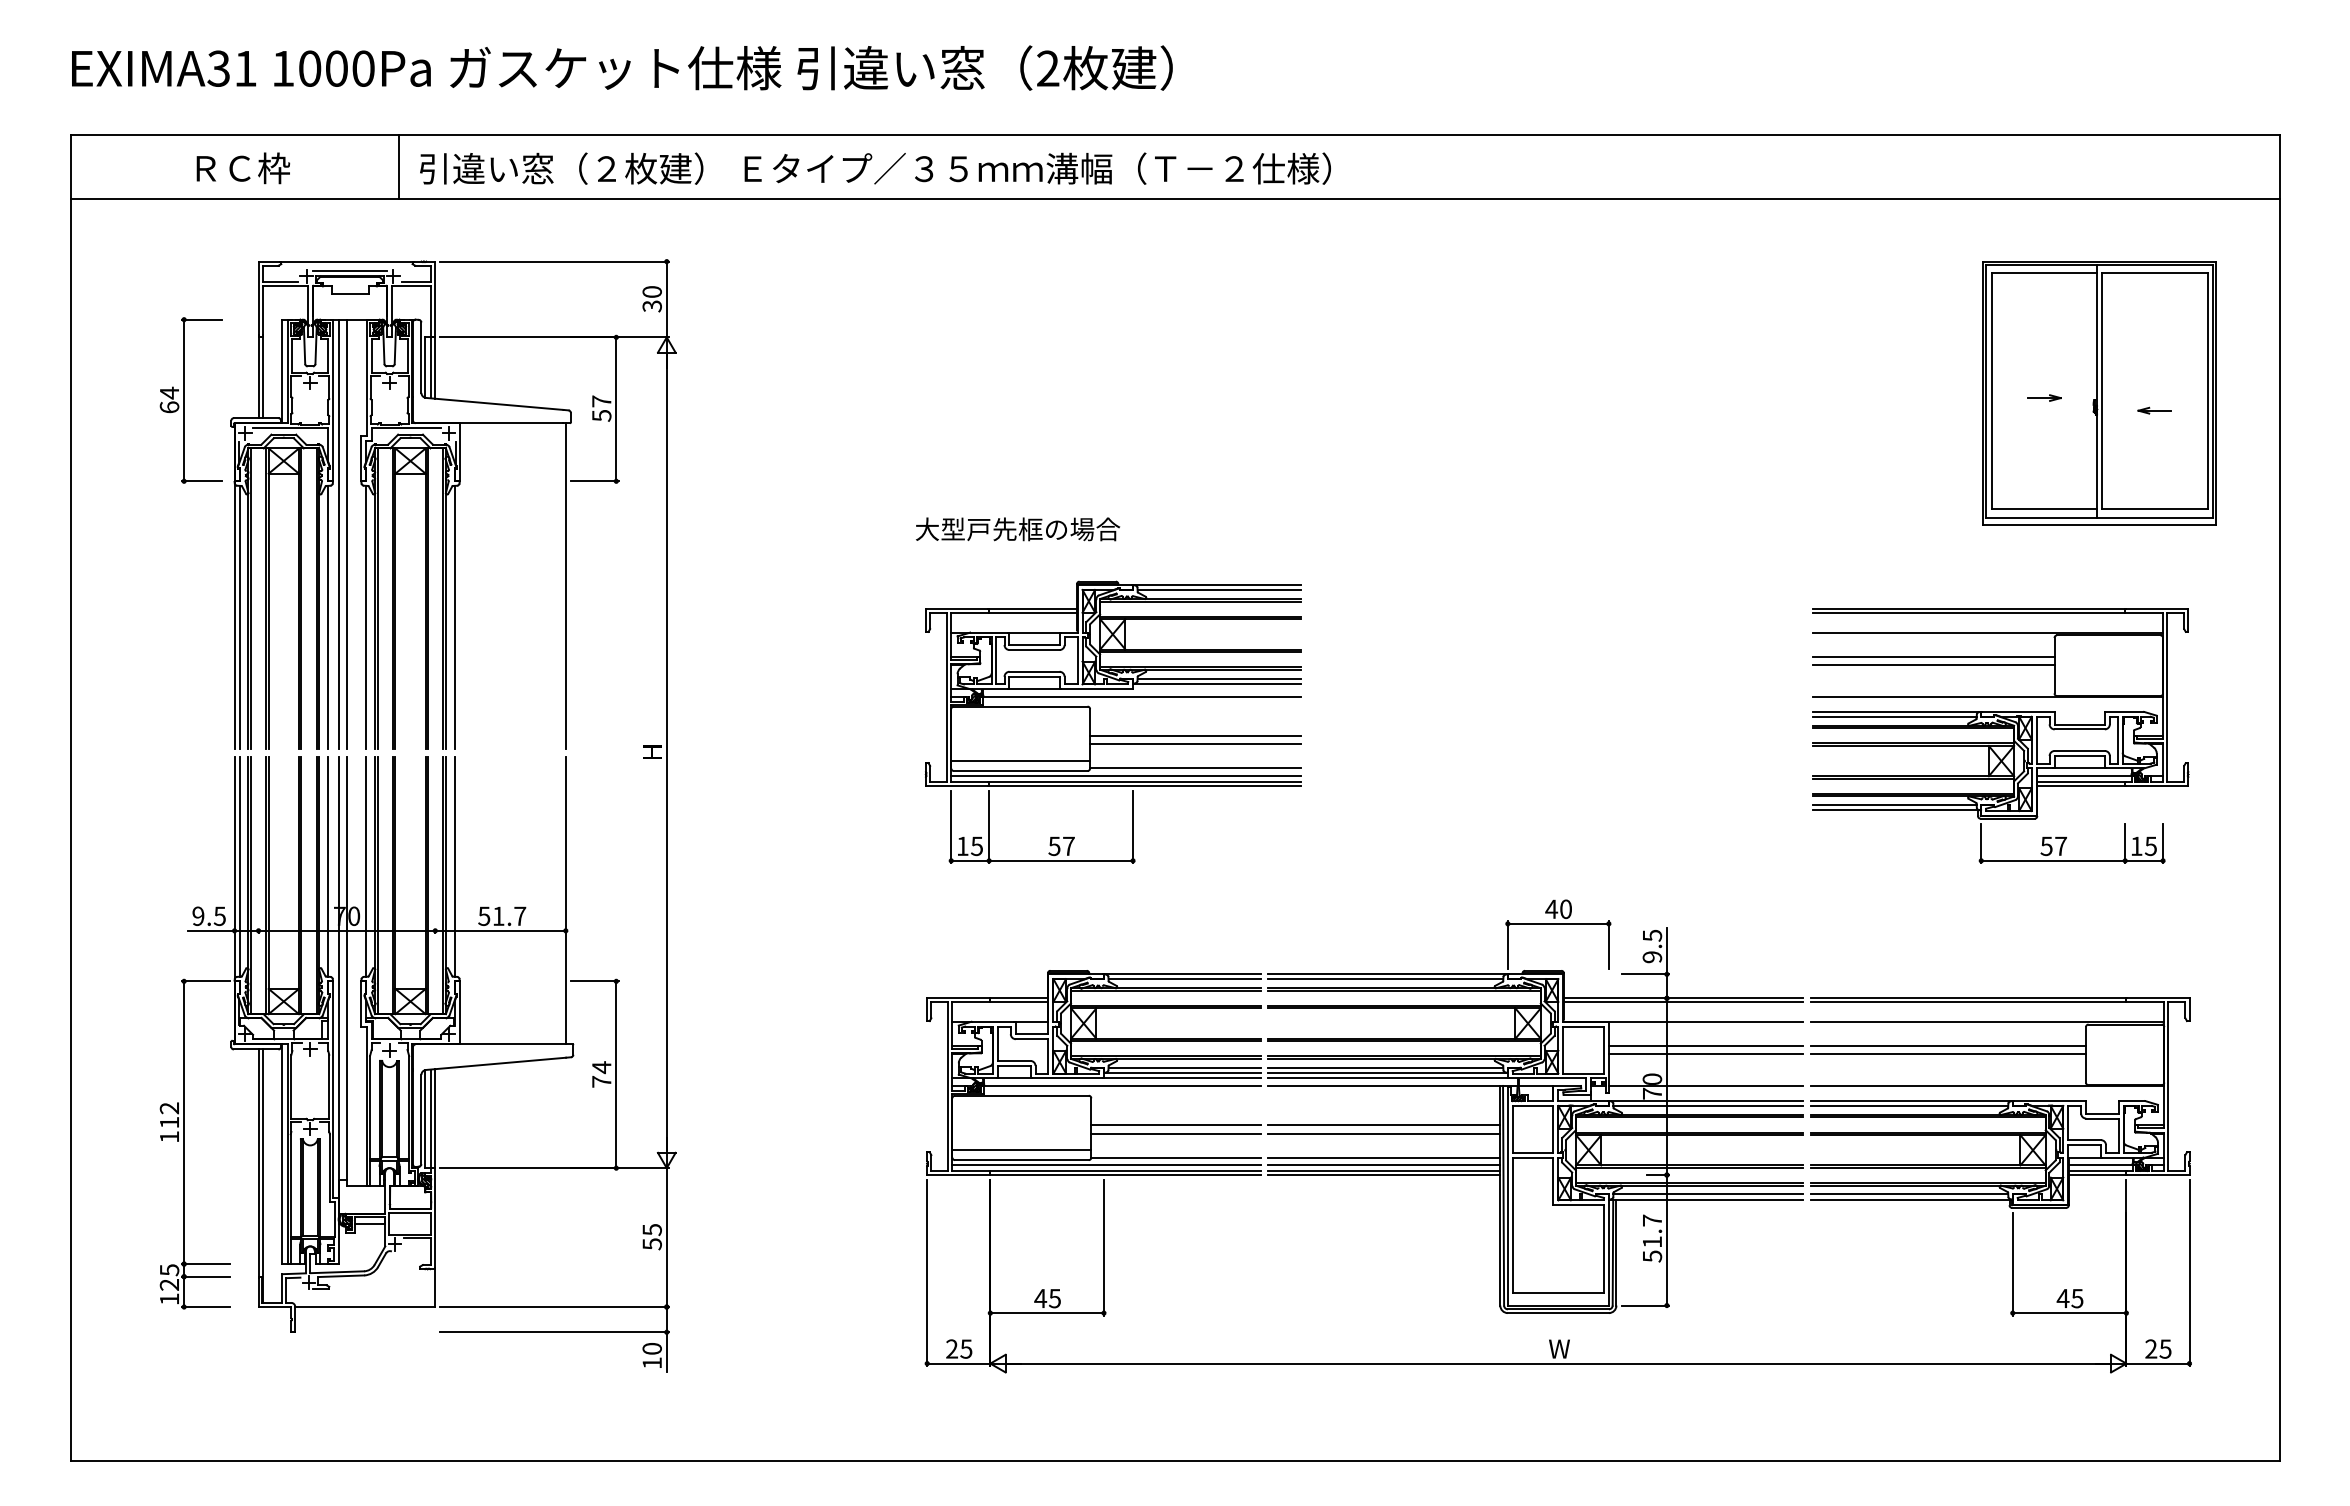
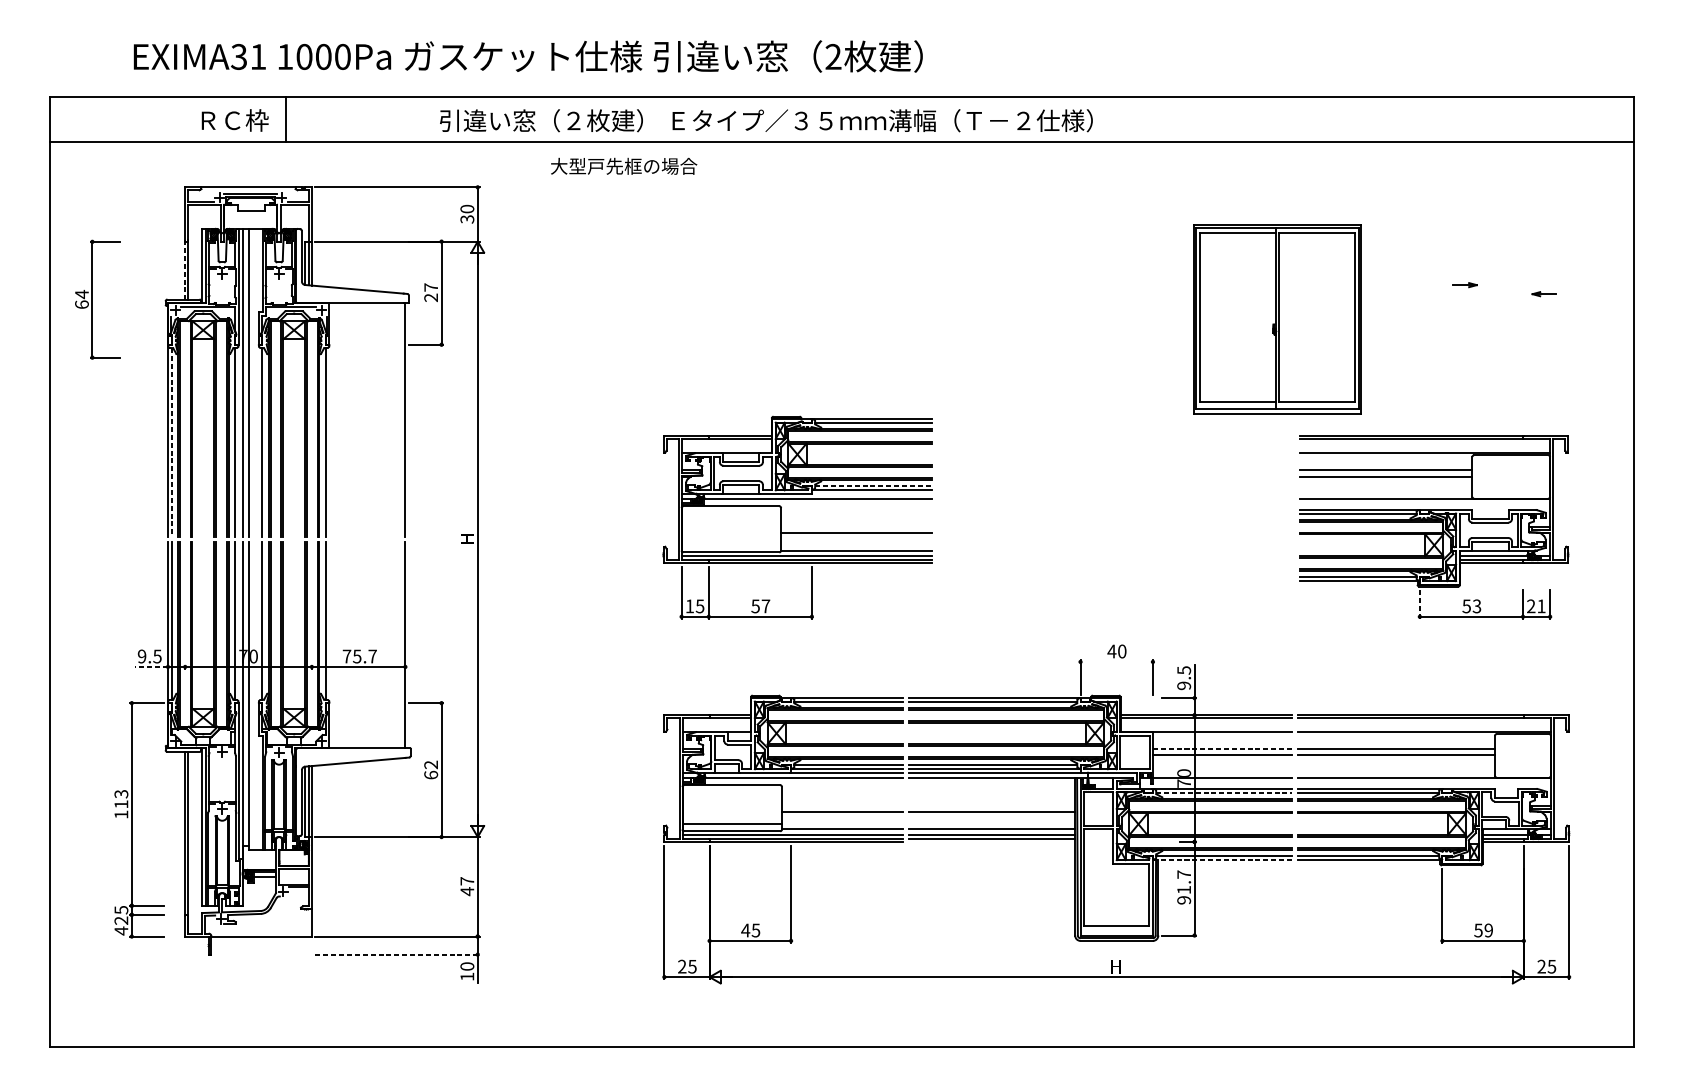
text: (622, 67) -> (528, 56), moved
text: (243, 168) -> (235, 120), moved
text: (875, 168) -> (766, 120), moved
line: (258, 377) -> (185, 270), solid -> dashed
part: (2099, 393) -> (1277, 319), moved
part: (190, 400) -> (96, 299), moved
text: (601, 415) -> (430, 297), 57 -> 27
text: (1018, 529) -> (624, 166), moved
line: (239, 617) -> (171, 442), solid -> dashed
line: (1219, 678) -> (873, 486), solid -> dashed
line: (1195, 735) -> (856, 526), removed
line: (1020, 760) -> (731, 544), removed
line: (1981, 843) -> (1420, 604), solid -> dashed
text: (2061, 846) -> (1477, 606), 57 -> 53
text: (2143, 846) -> (1536, 606), 15 -> 21
text: (491, 916) -> (352, 656), 51.7 -> 75.7
line: (1557, 923) -> (1116, 661), removed
line: (210, 930) -> (150, 666), solid -> dashed
line: (1706, 1045) -> (1222, 749), solid -> dashed
text: (601, 1074) -> (430, 769), 74 -> 62
line: (1708, 1106) -> (1224, 792), solid -> dashed
text: (169, 1108) -> (121, 794), 112 -> 113
line: (1175, 1125) -> (842, 806), removed
line: (1384, 1125) -> (992, 806), removed
line: (1384, 1175) -> (992, 842), removed
line: (1706, 1199) -> (1222, 859), solid -> dashed
text: (651, 1236) -> (466, 886), 55 -> 47
text: (1652, 1256) -> (1184, 900), 51.7 -> 91.7
text: (169, 1298) -> (121, 930), 12 -> 42
text: (2069, 1298) -> (1483, 930), 45 -> 59
line: (555, 1332) -> (398, 954), solid -> dashed
text: (1559, 1348) -> (1117, 966), W -> H

